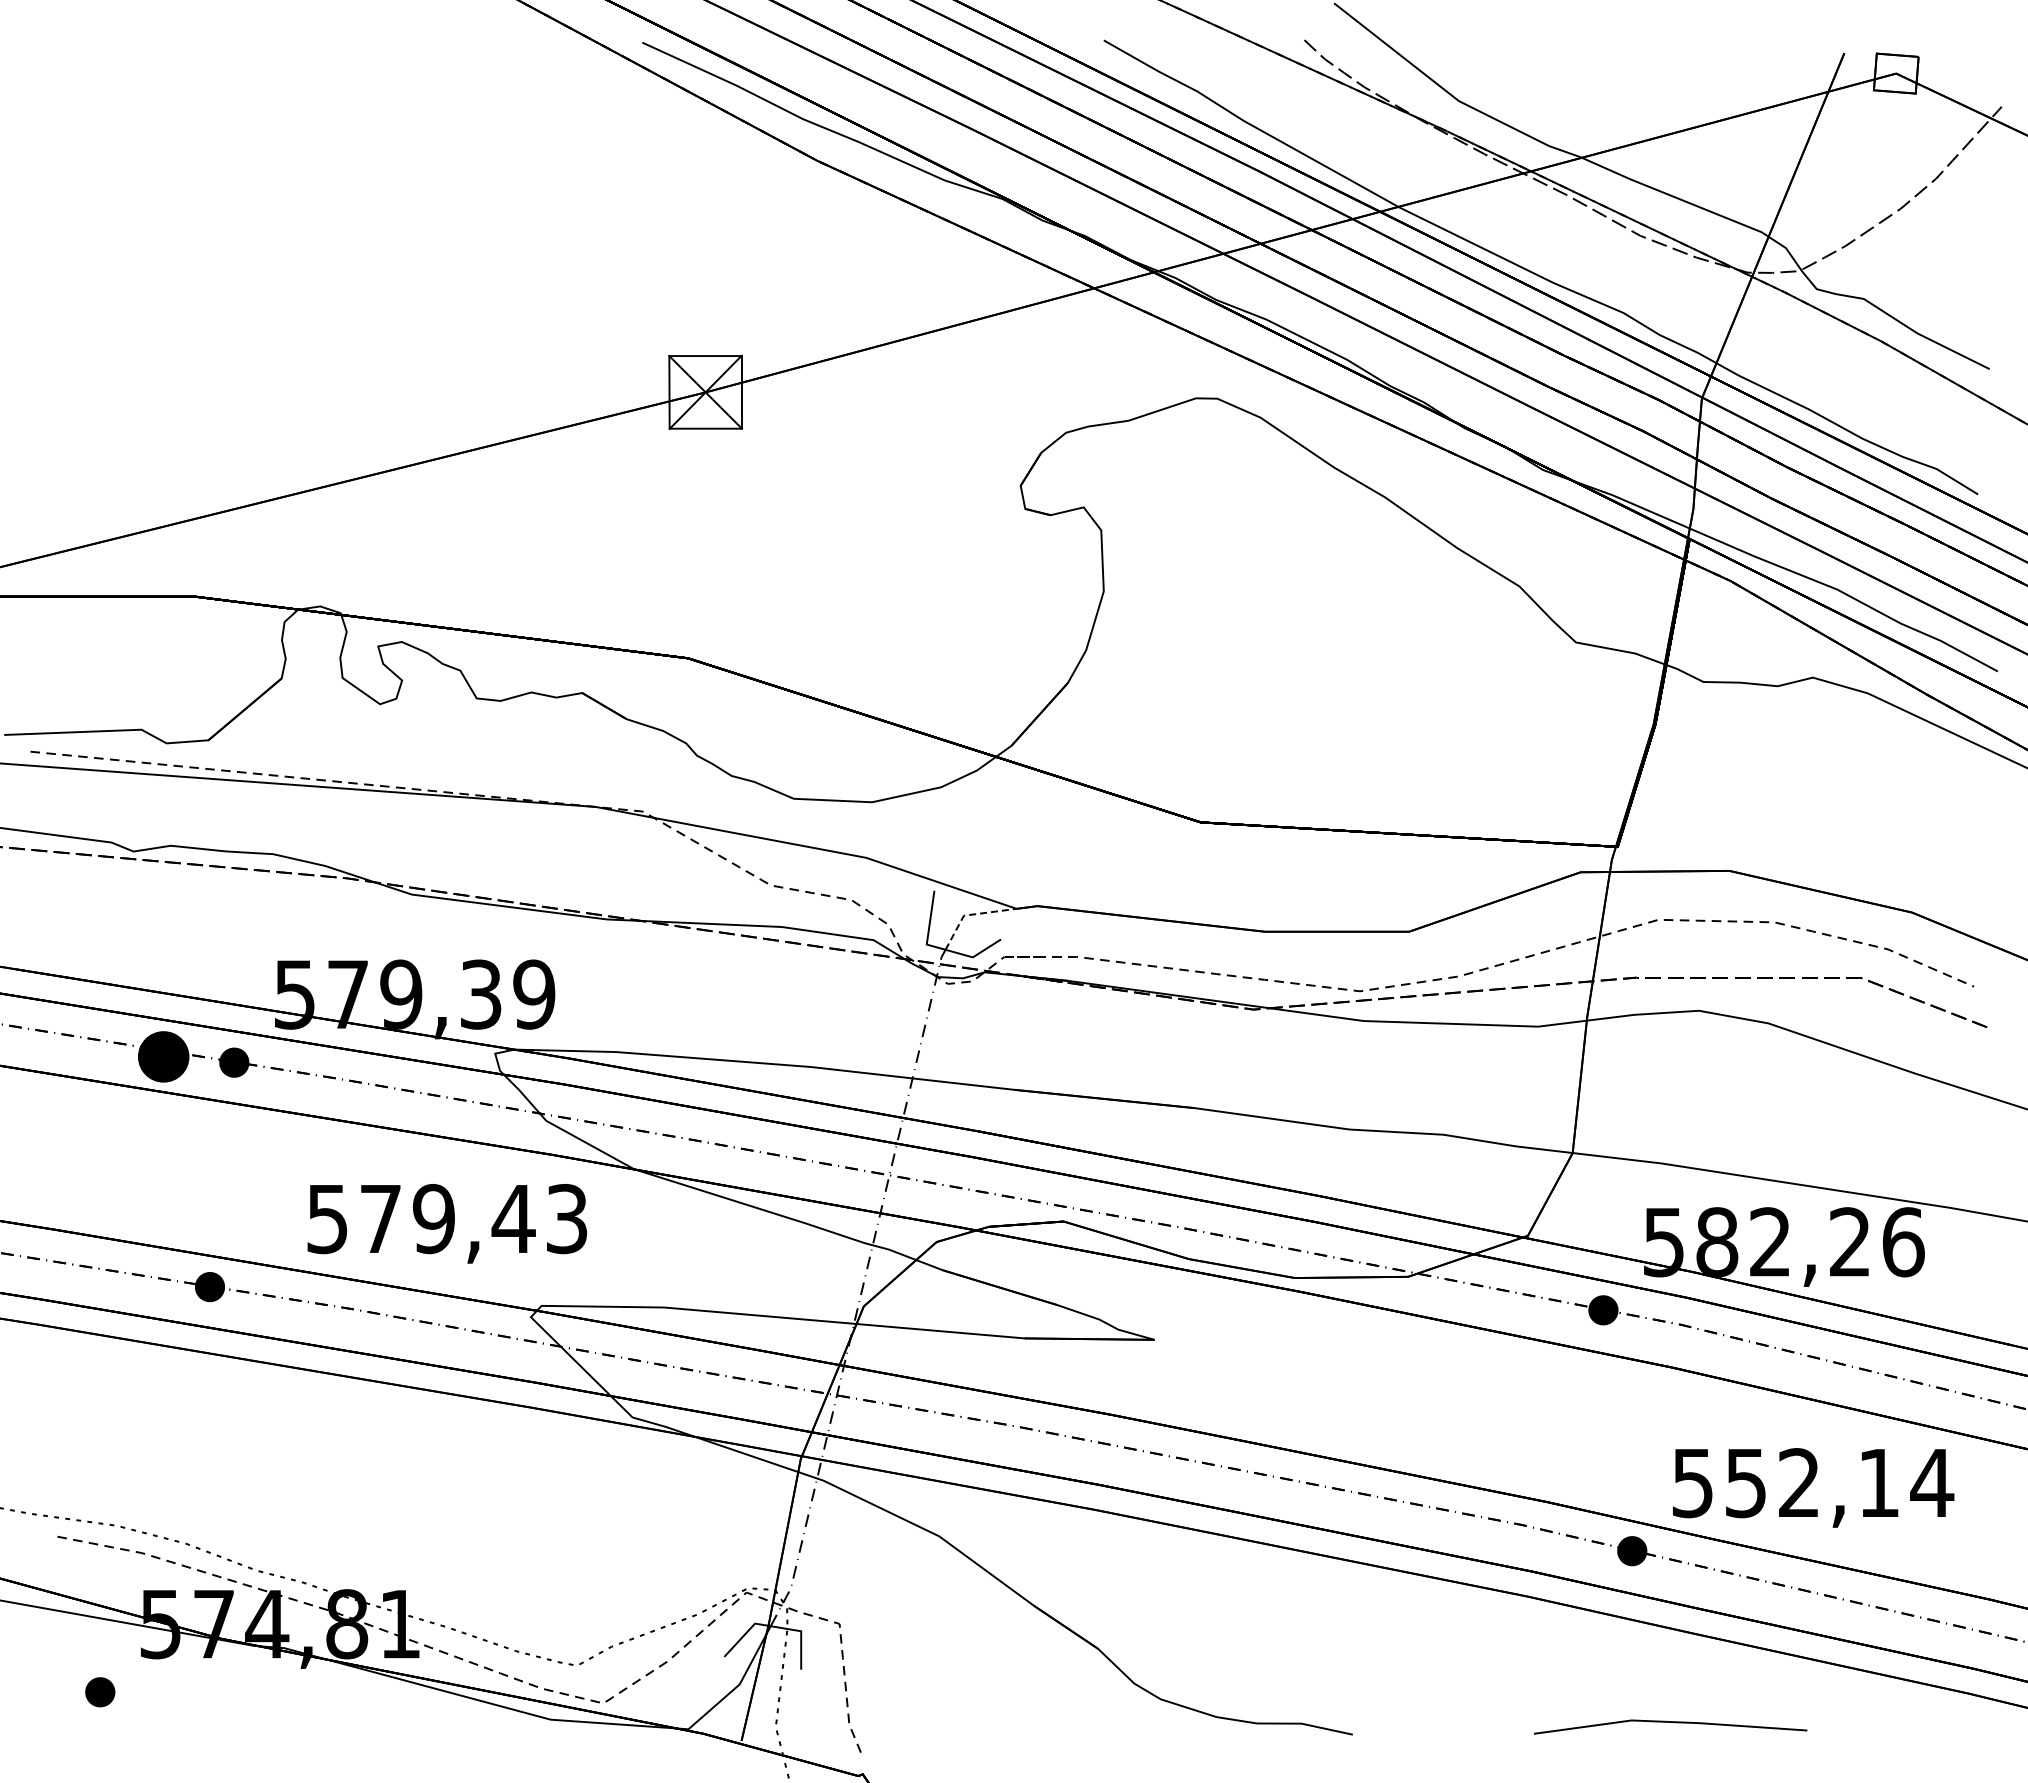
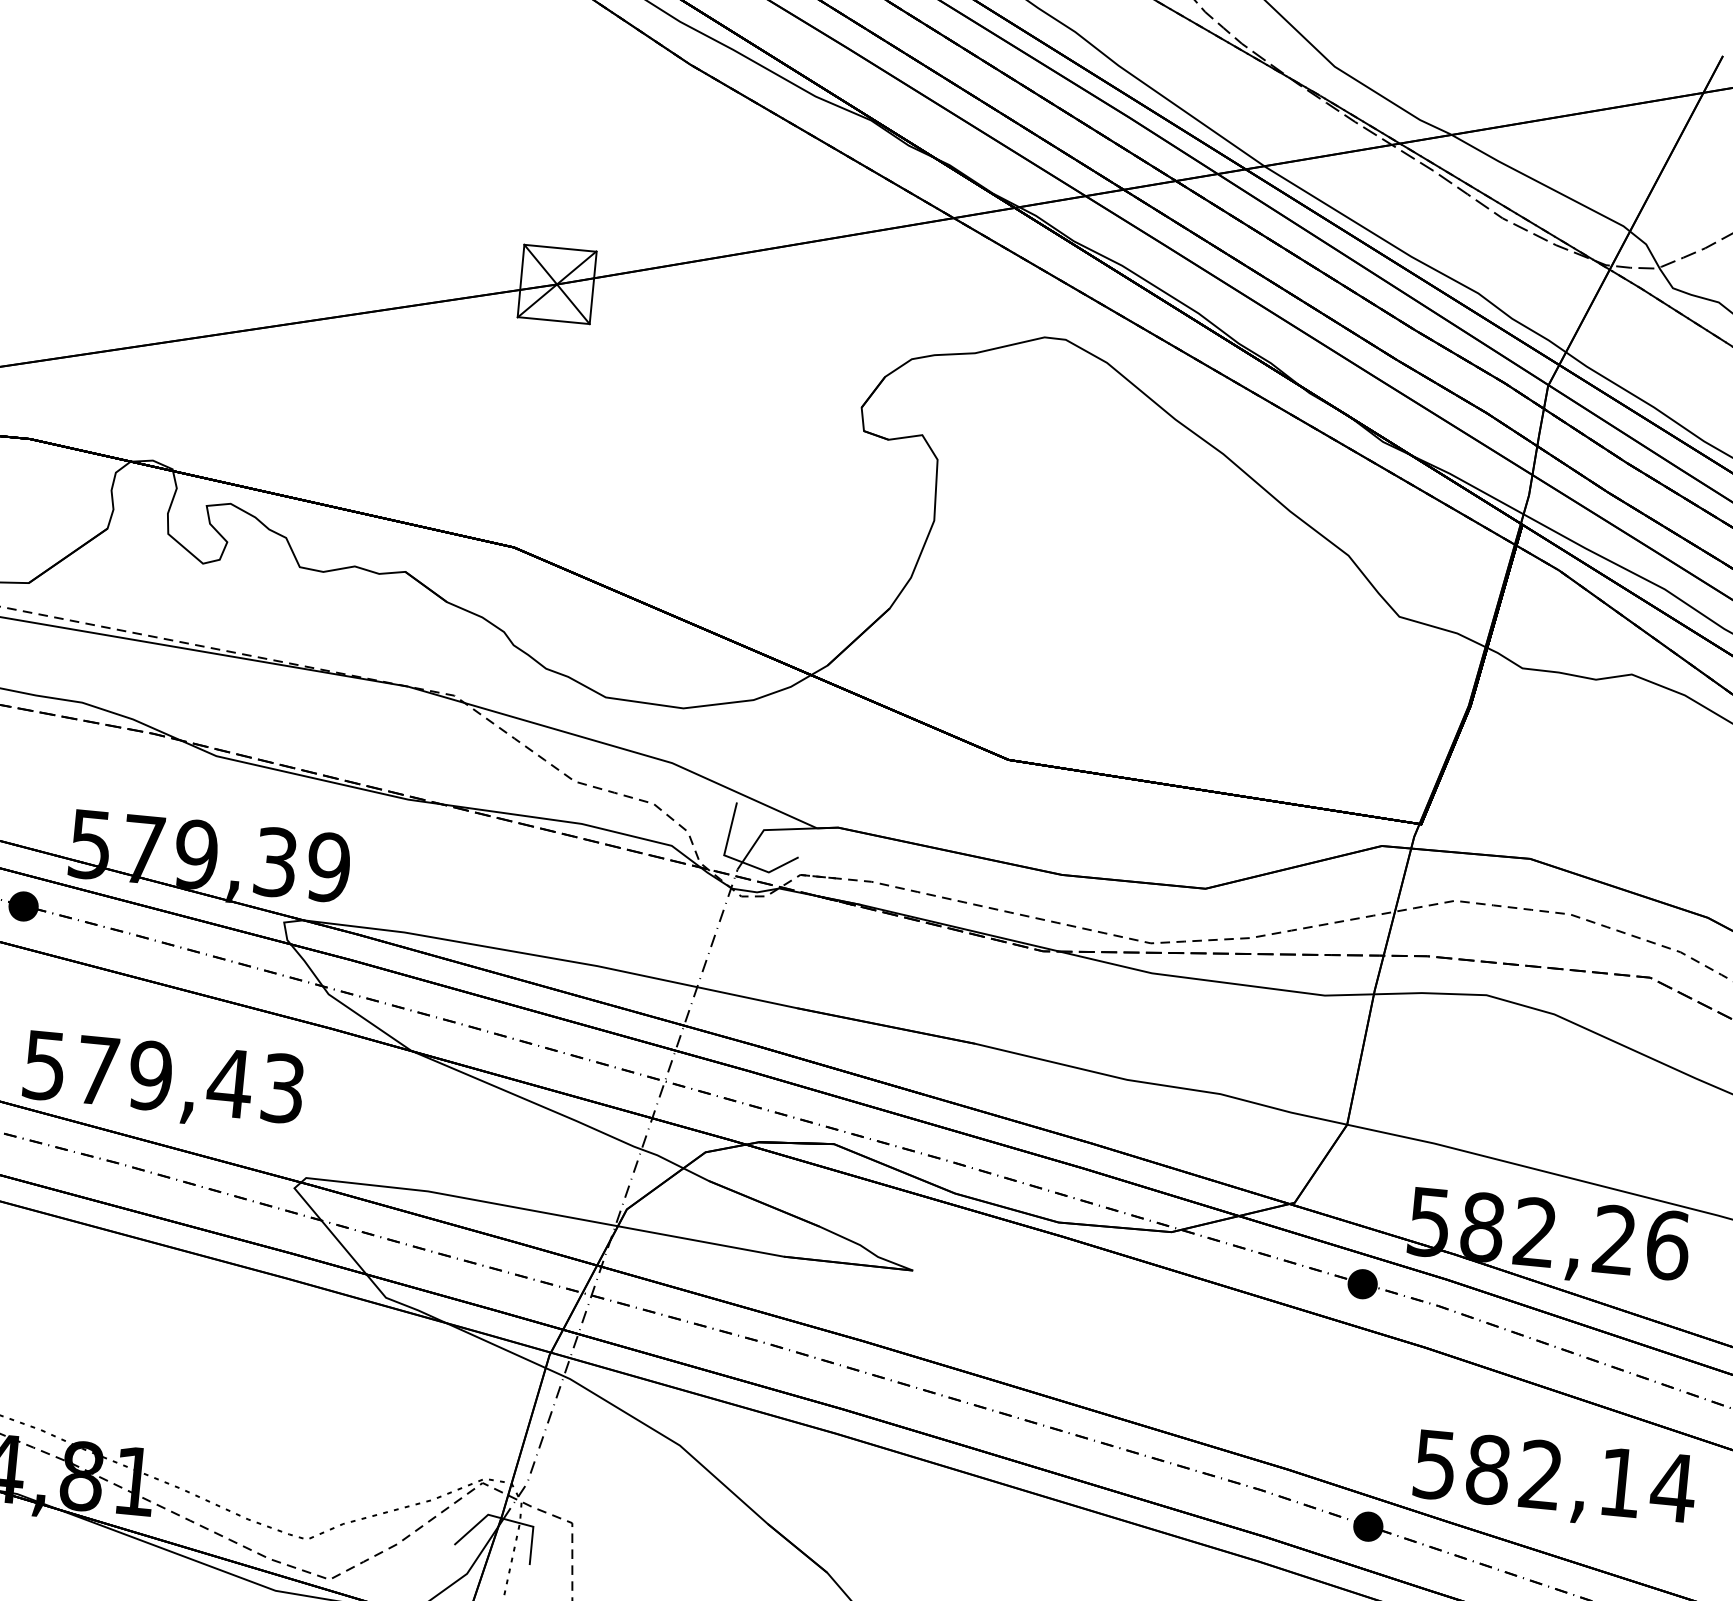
line: (970, 914) -> (770, 829), dashed -> solid
text: (447, 1223) -> (163, 1081), moved
text: (1746, 1483) -> (1488, 1470), 552,14 -> 582,14

